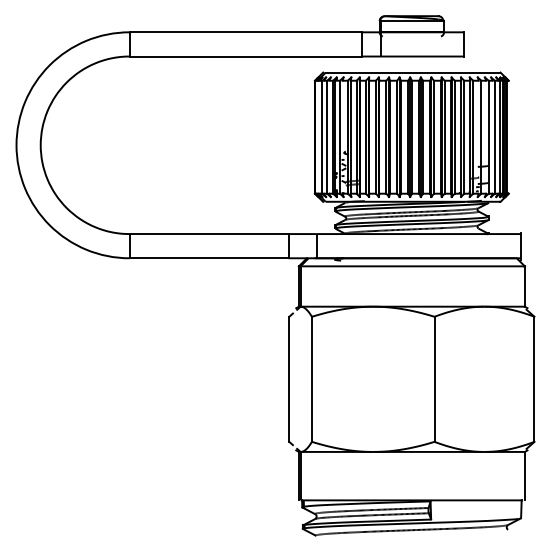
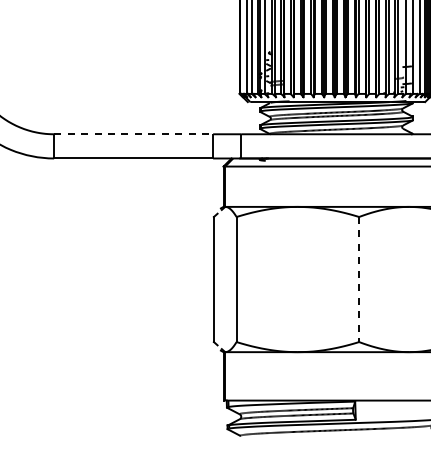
line: (209, 234) -> (134, 134), solid -> dashed
line: (434, 379) -> (359, 279), solid -> dashed

